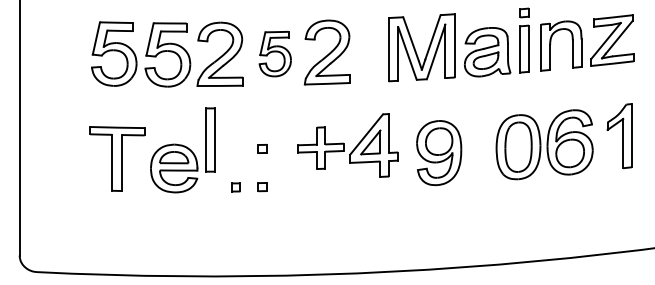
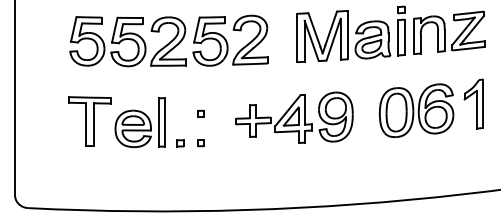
part: (275, 53) -> (210, 40), size x1.43
part: (210, 139) -> (161, 122), moved
part: (347, 145) -> (273, 118), moved

